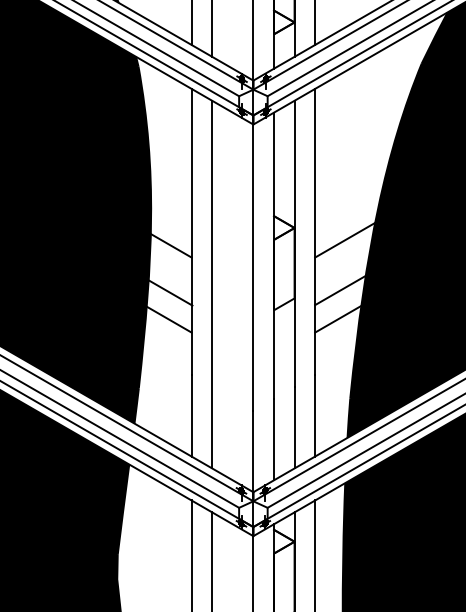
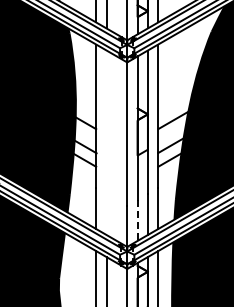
line: (212, 284) -> (106, 142), removed
line: (273, 441) -> (137, 221), solid -> dashed

